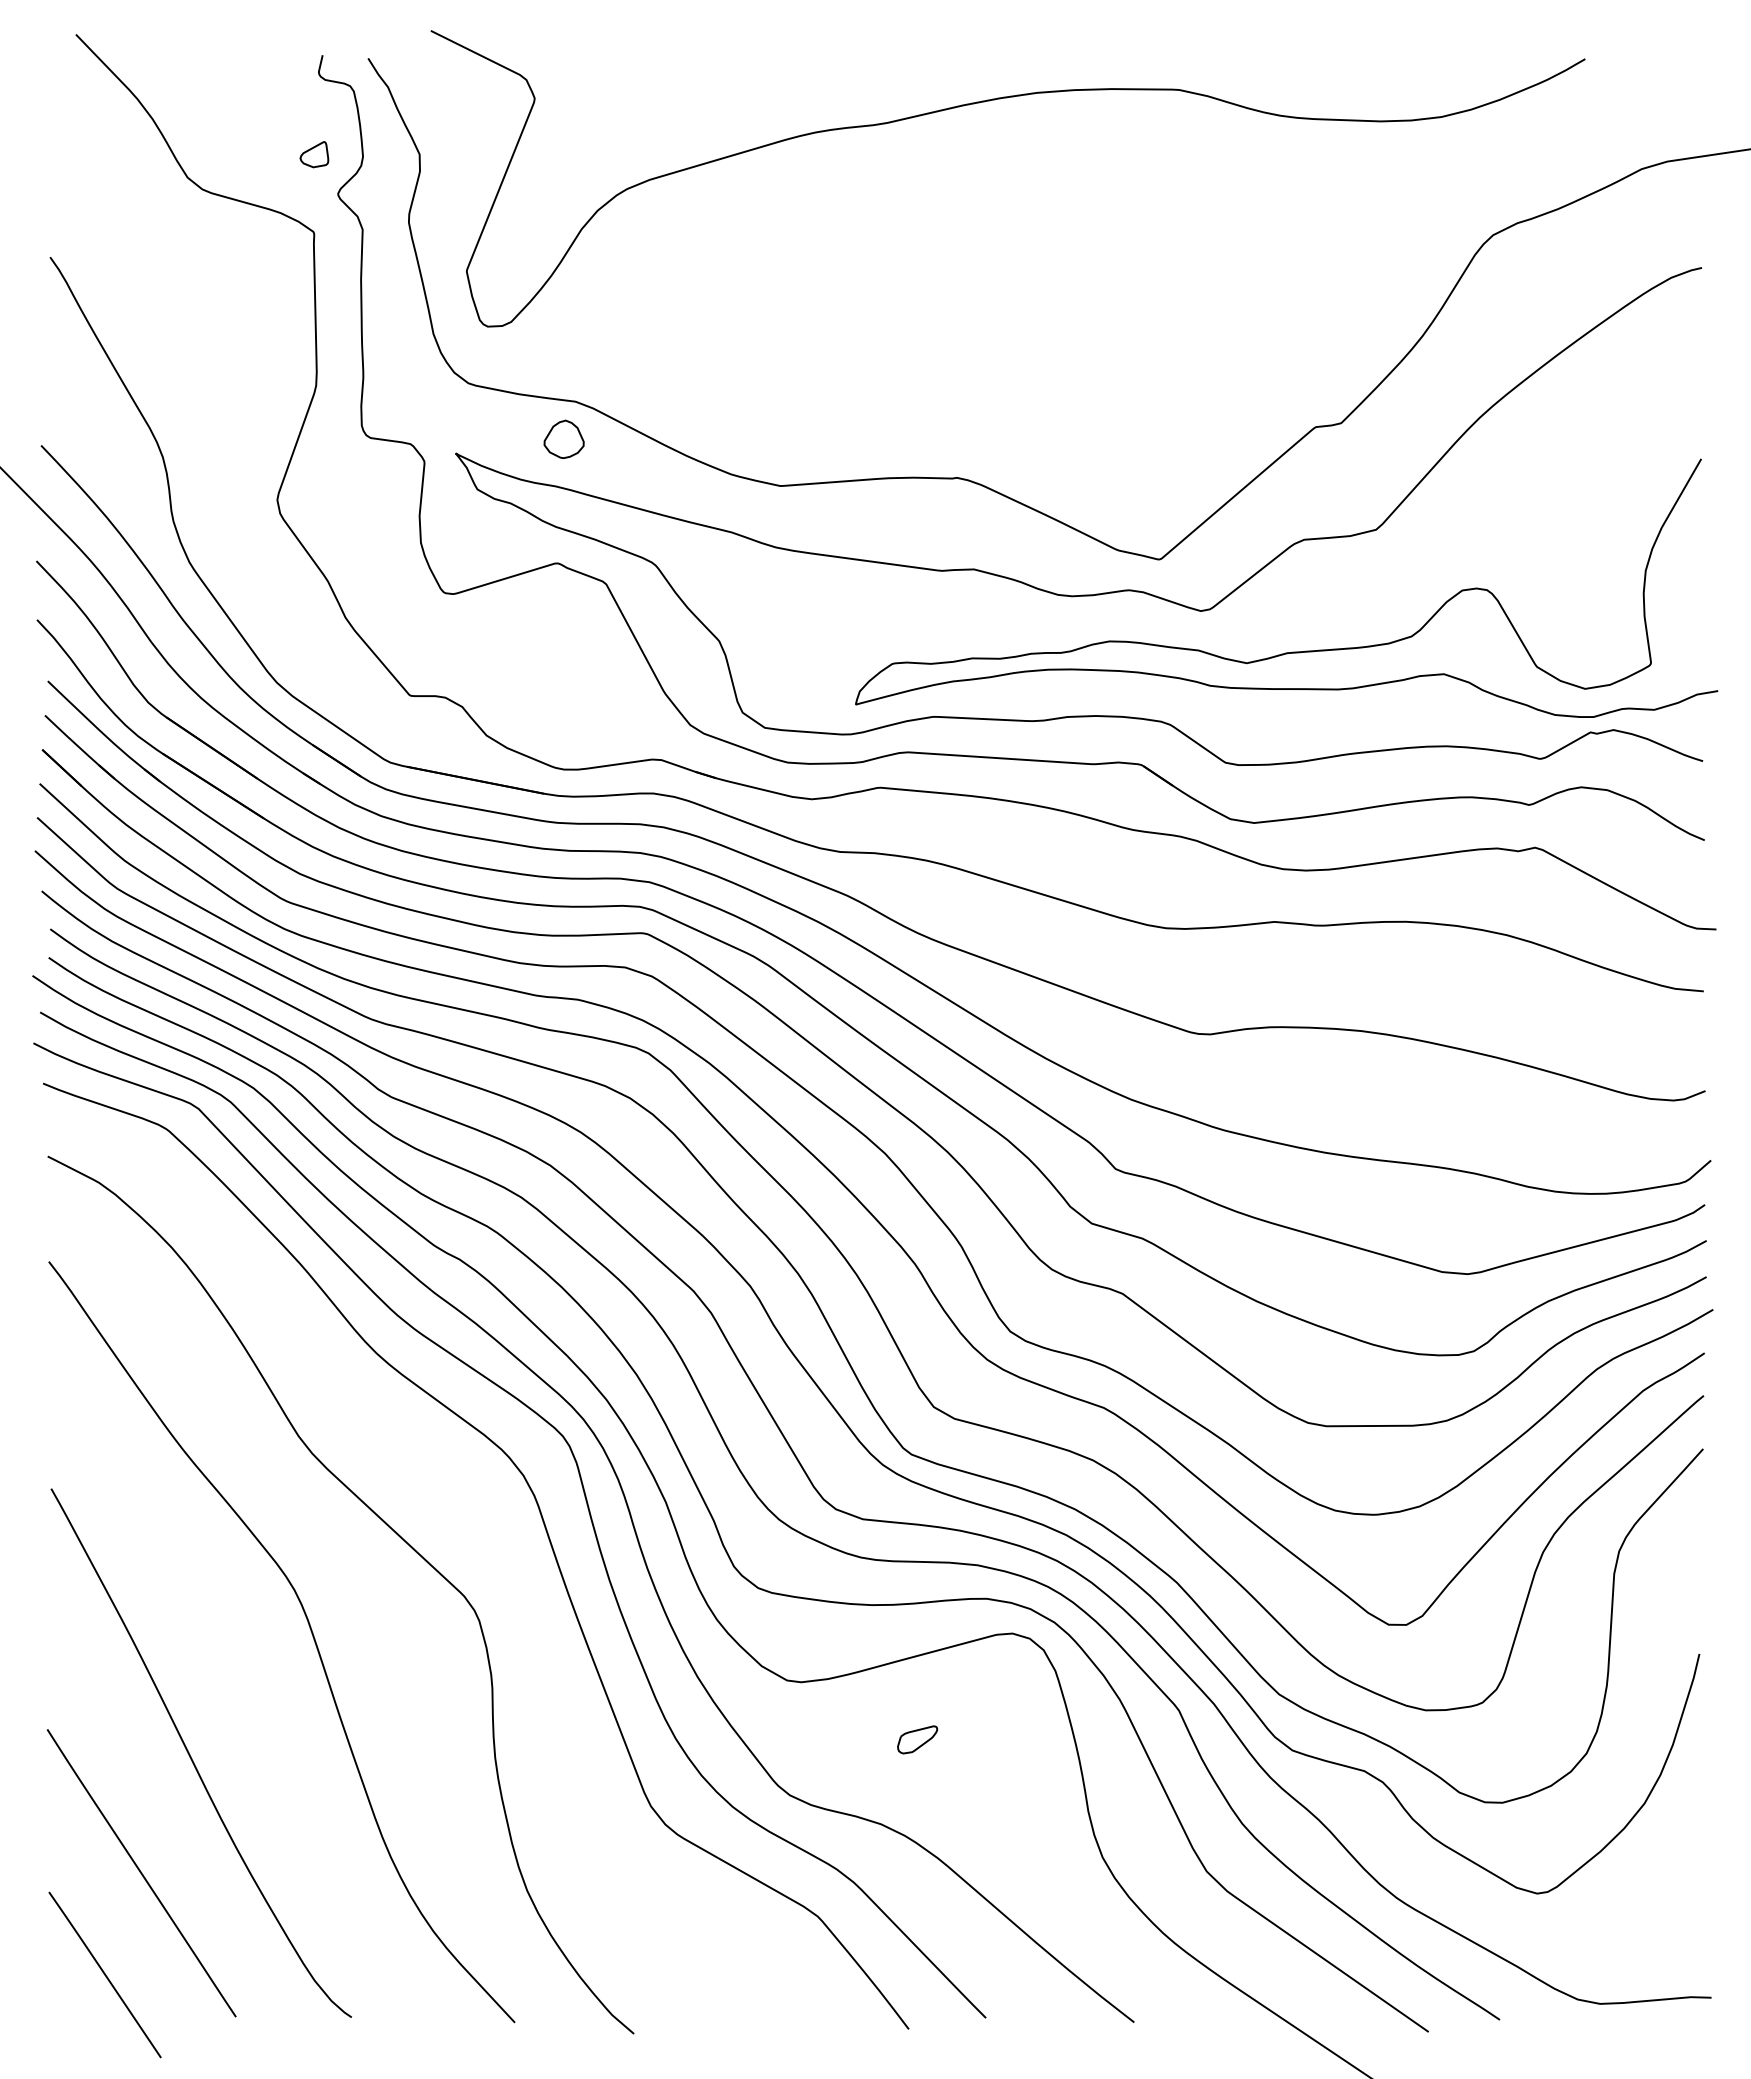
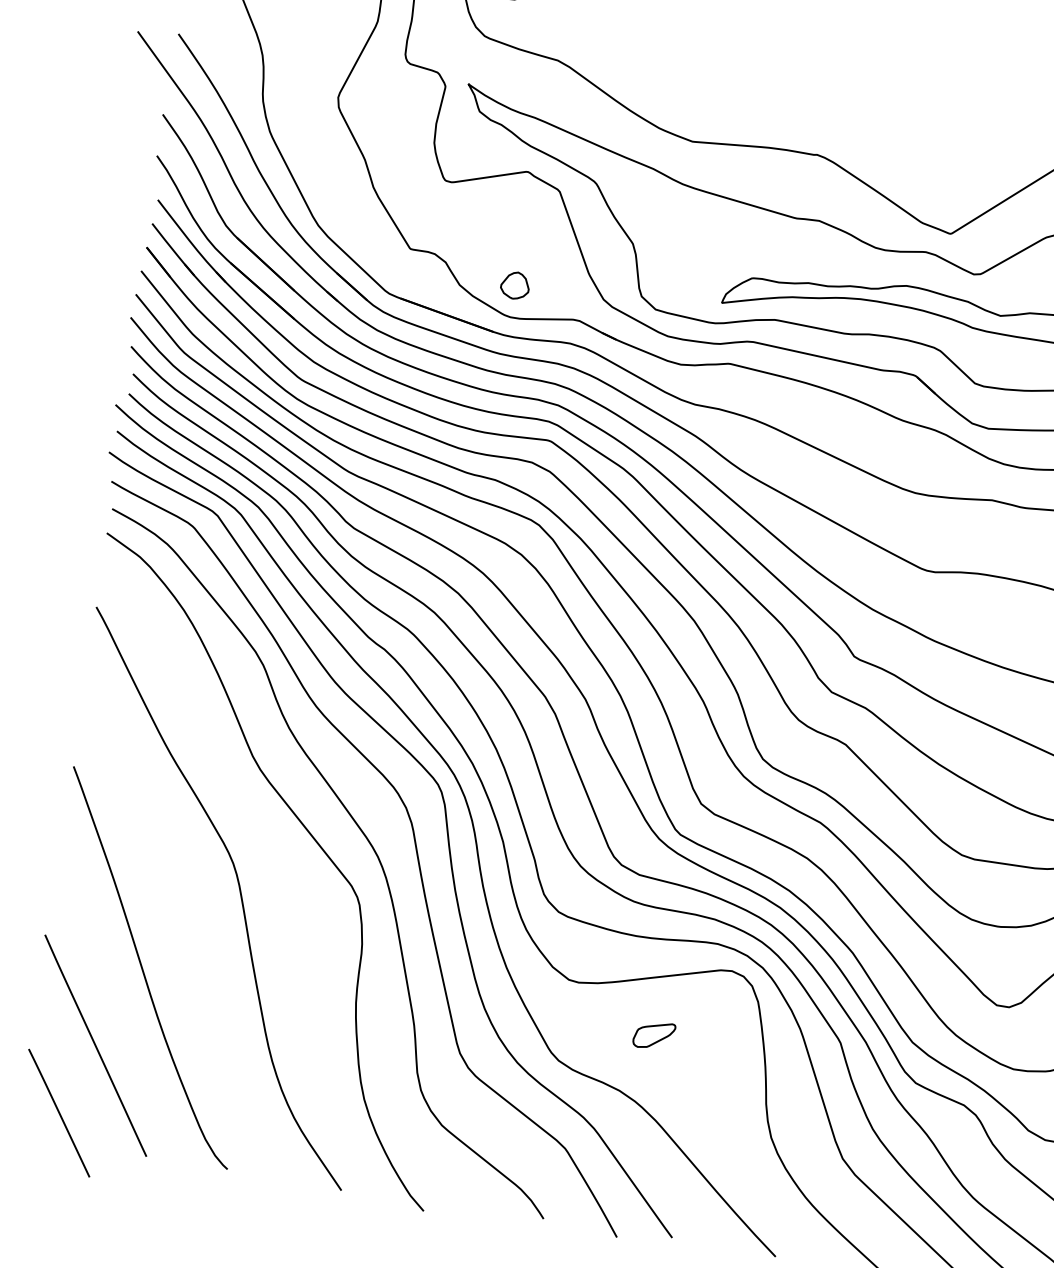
part: (563, 438) -> (514, 284), moved
curve: (475, 1528) -> (366, 839), added
part: (917, 1739) -> (654, 1035), size x1.43

